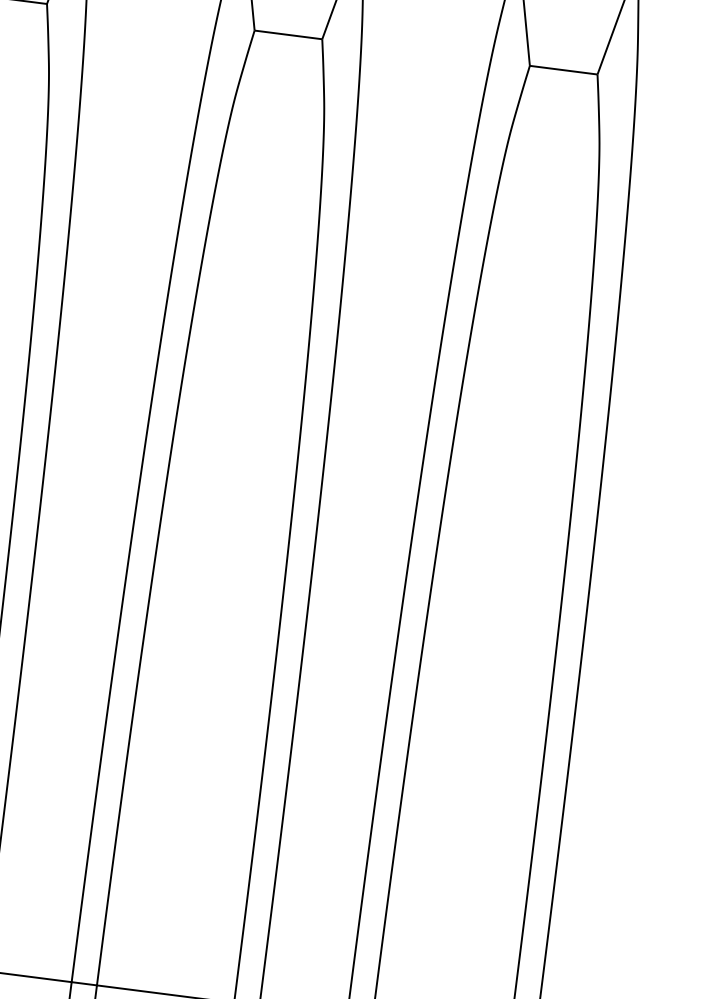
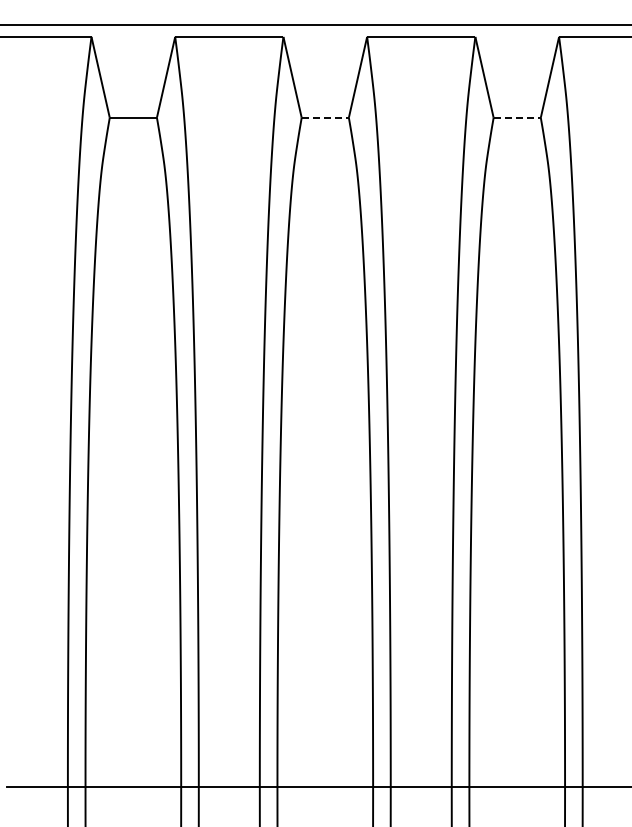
line: (288, 34) -> (325, 117), solid -> dashed
line: (564, 69) -> (517, 117), solid -> dashed

